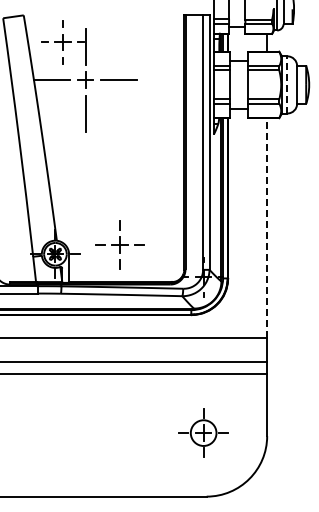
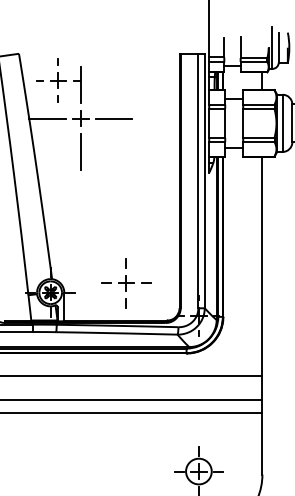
line: (287, 84) -> (282, 122), dashed -> solid
line: (267, 228) -> (262, 266), dashed -> solid
part: (119, 244) -> (125, 282), moved

